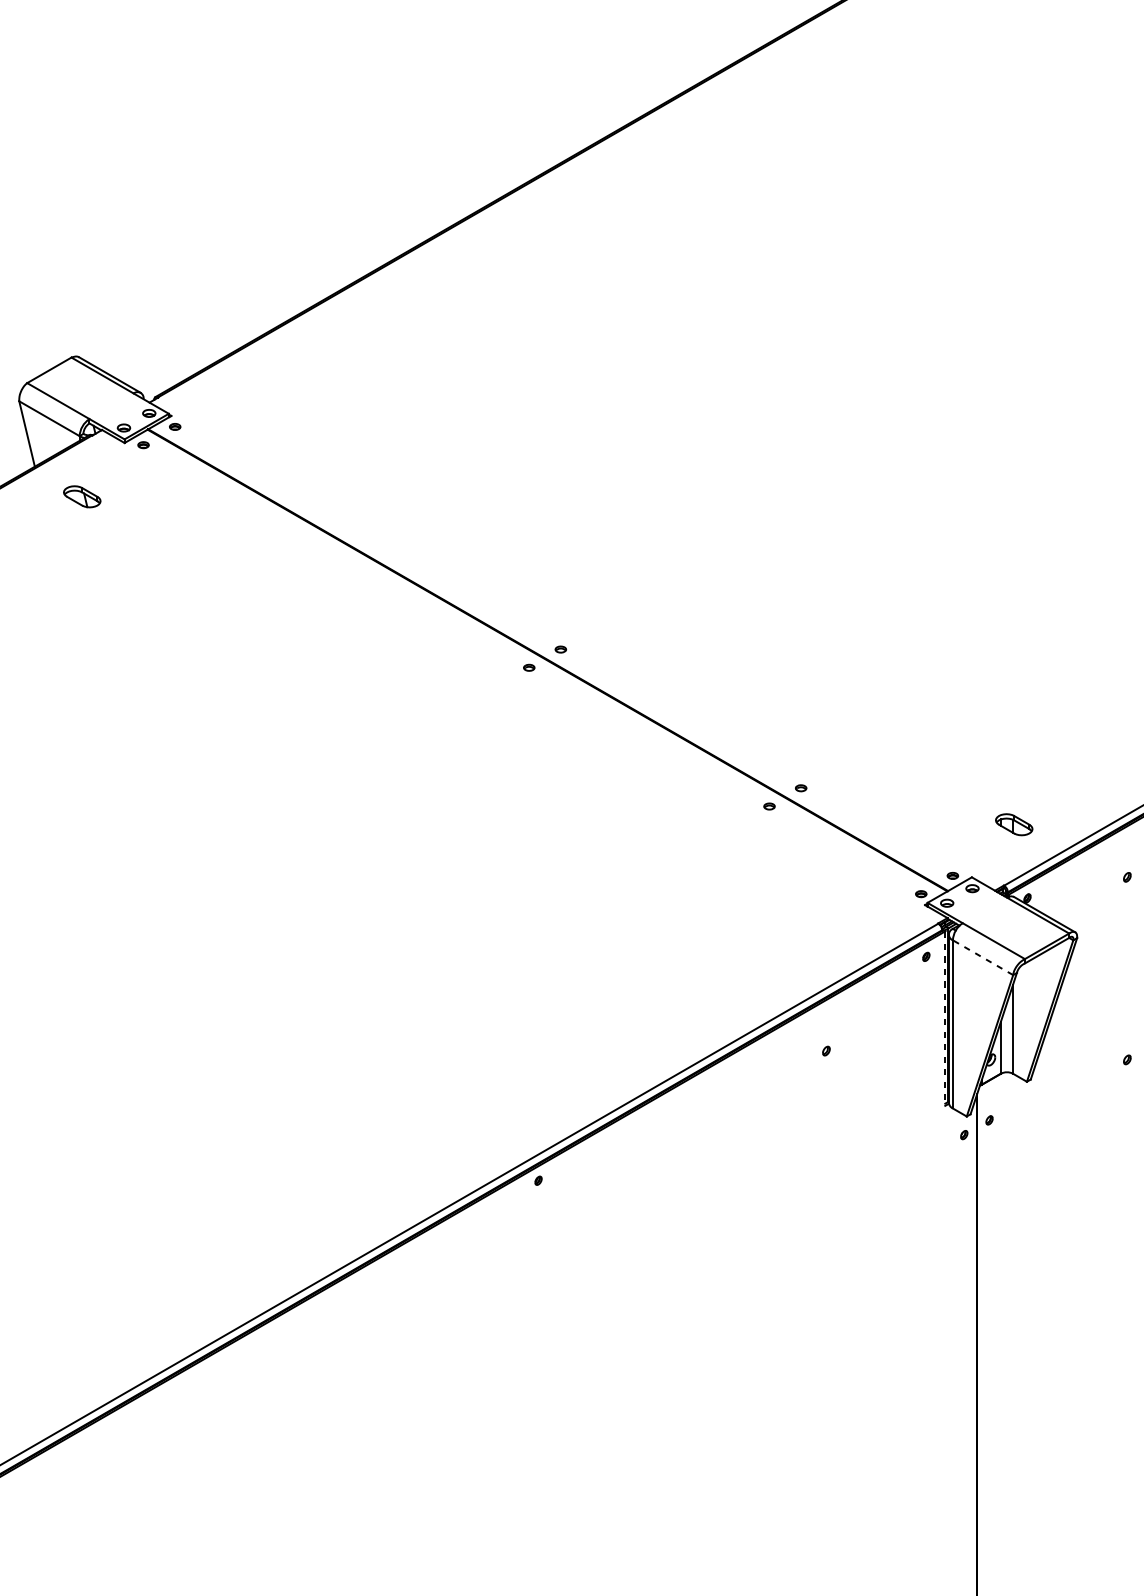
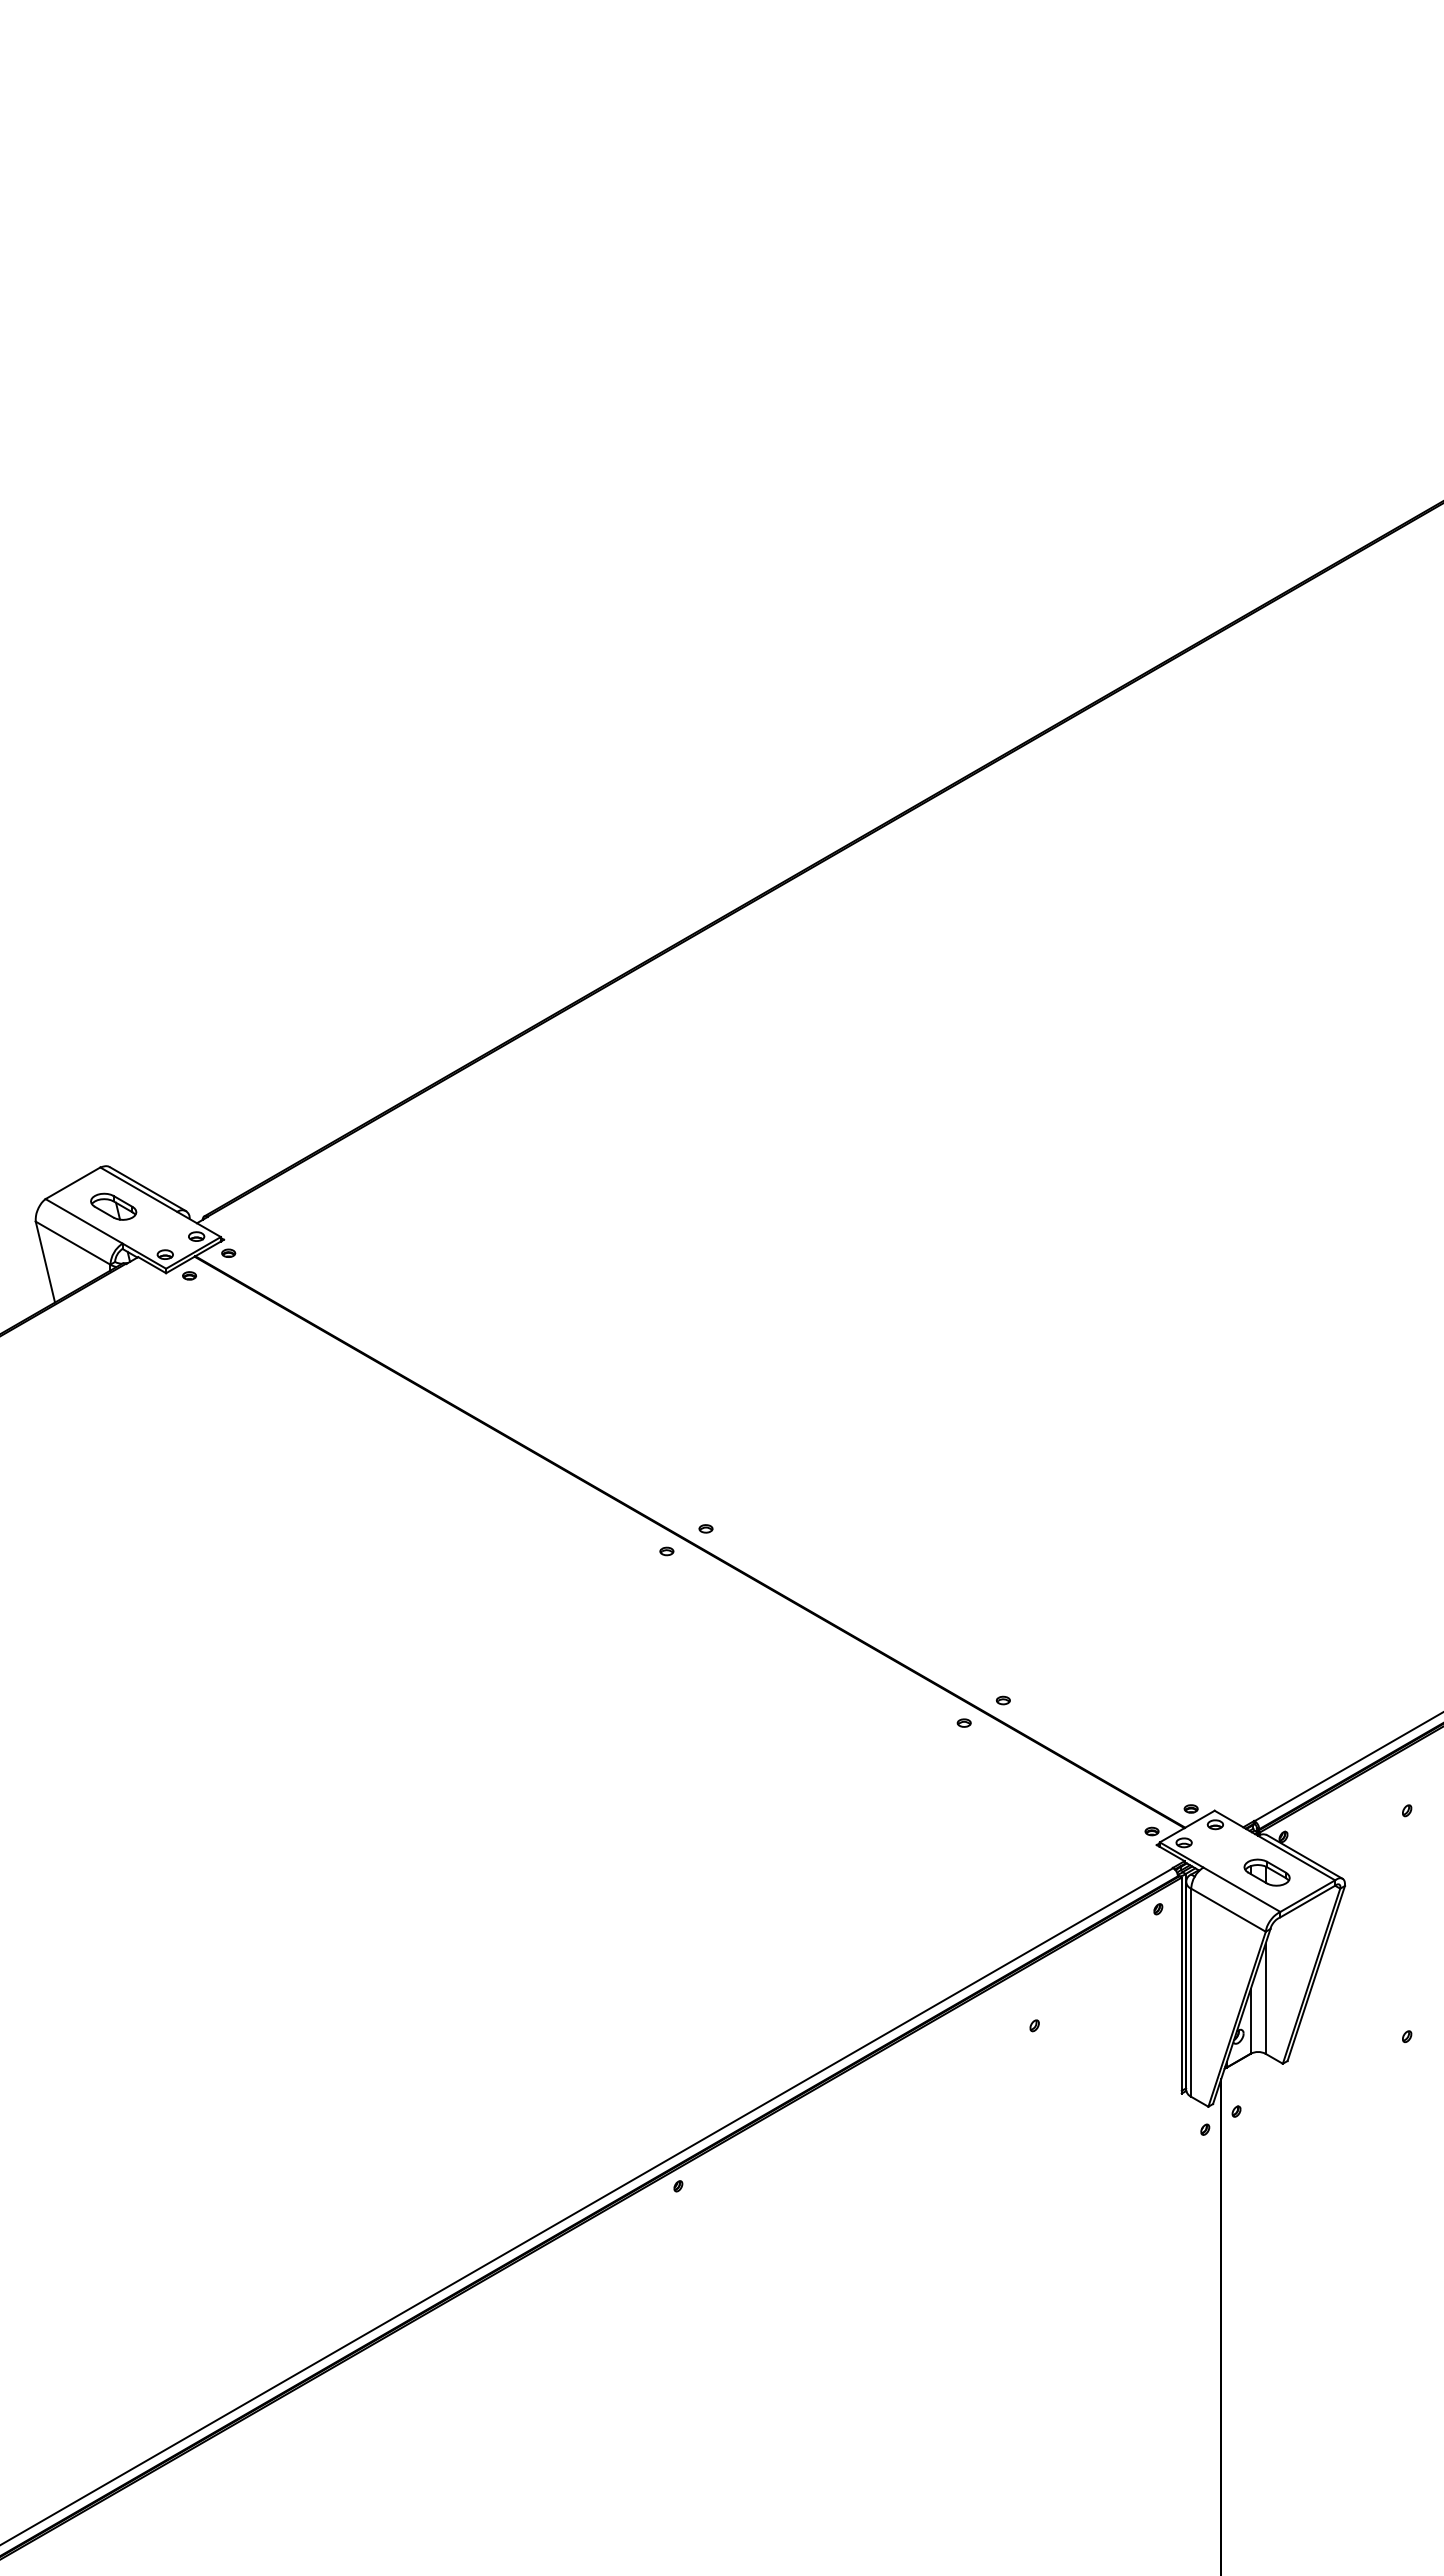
part: (82, 496) -> (113, 1206), moved
part: (1013, 824) -> (1266, 1872), moved
line: (983, 957) -> (1228, 1909), dashed -> solid
line: (945, 1018) -> (1181, 1985), dashed -> solid

